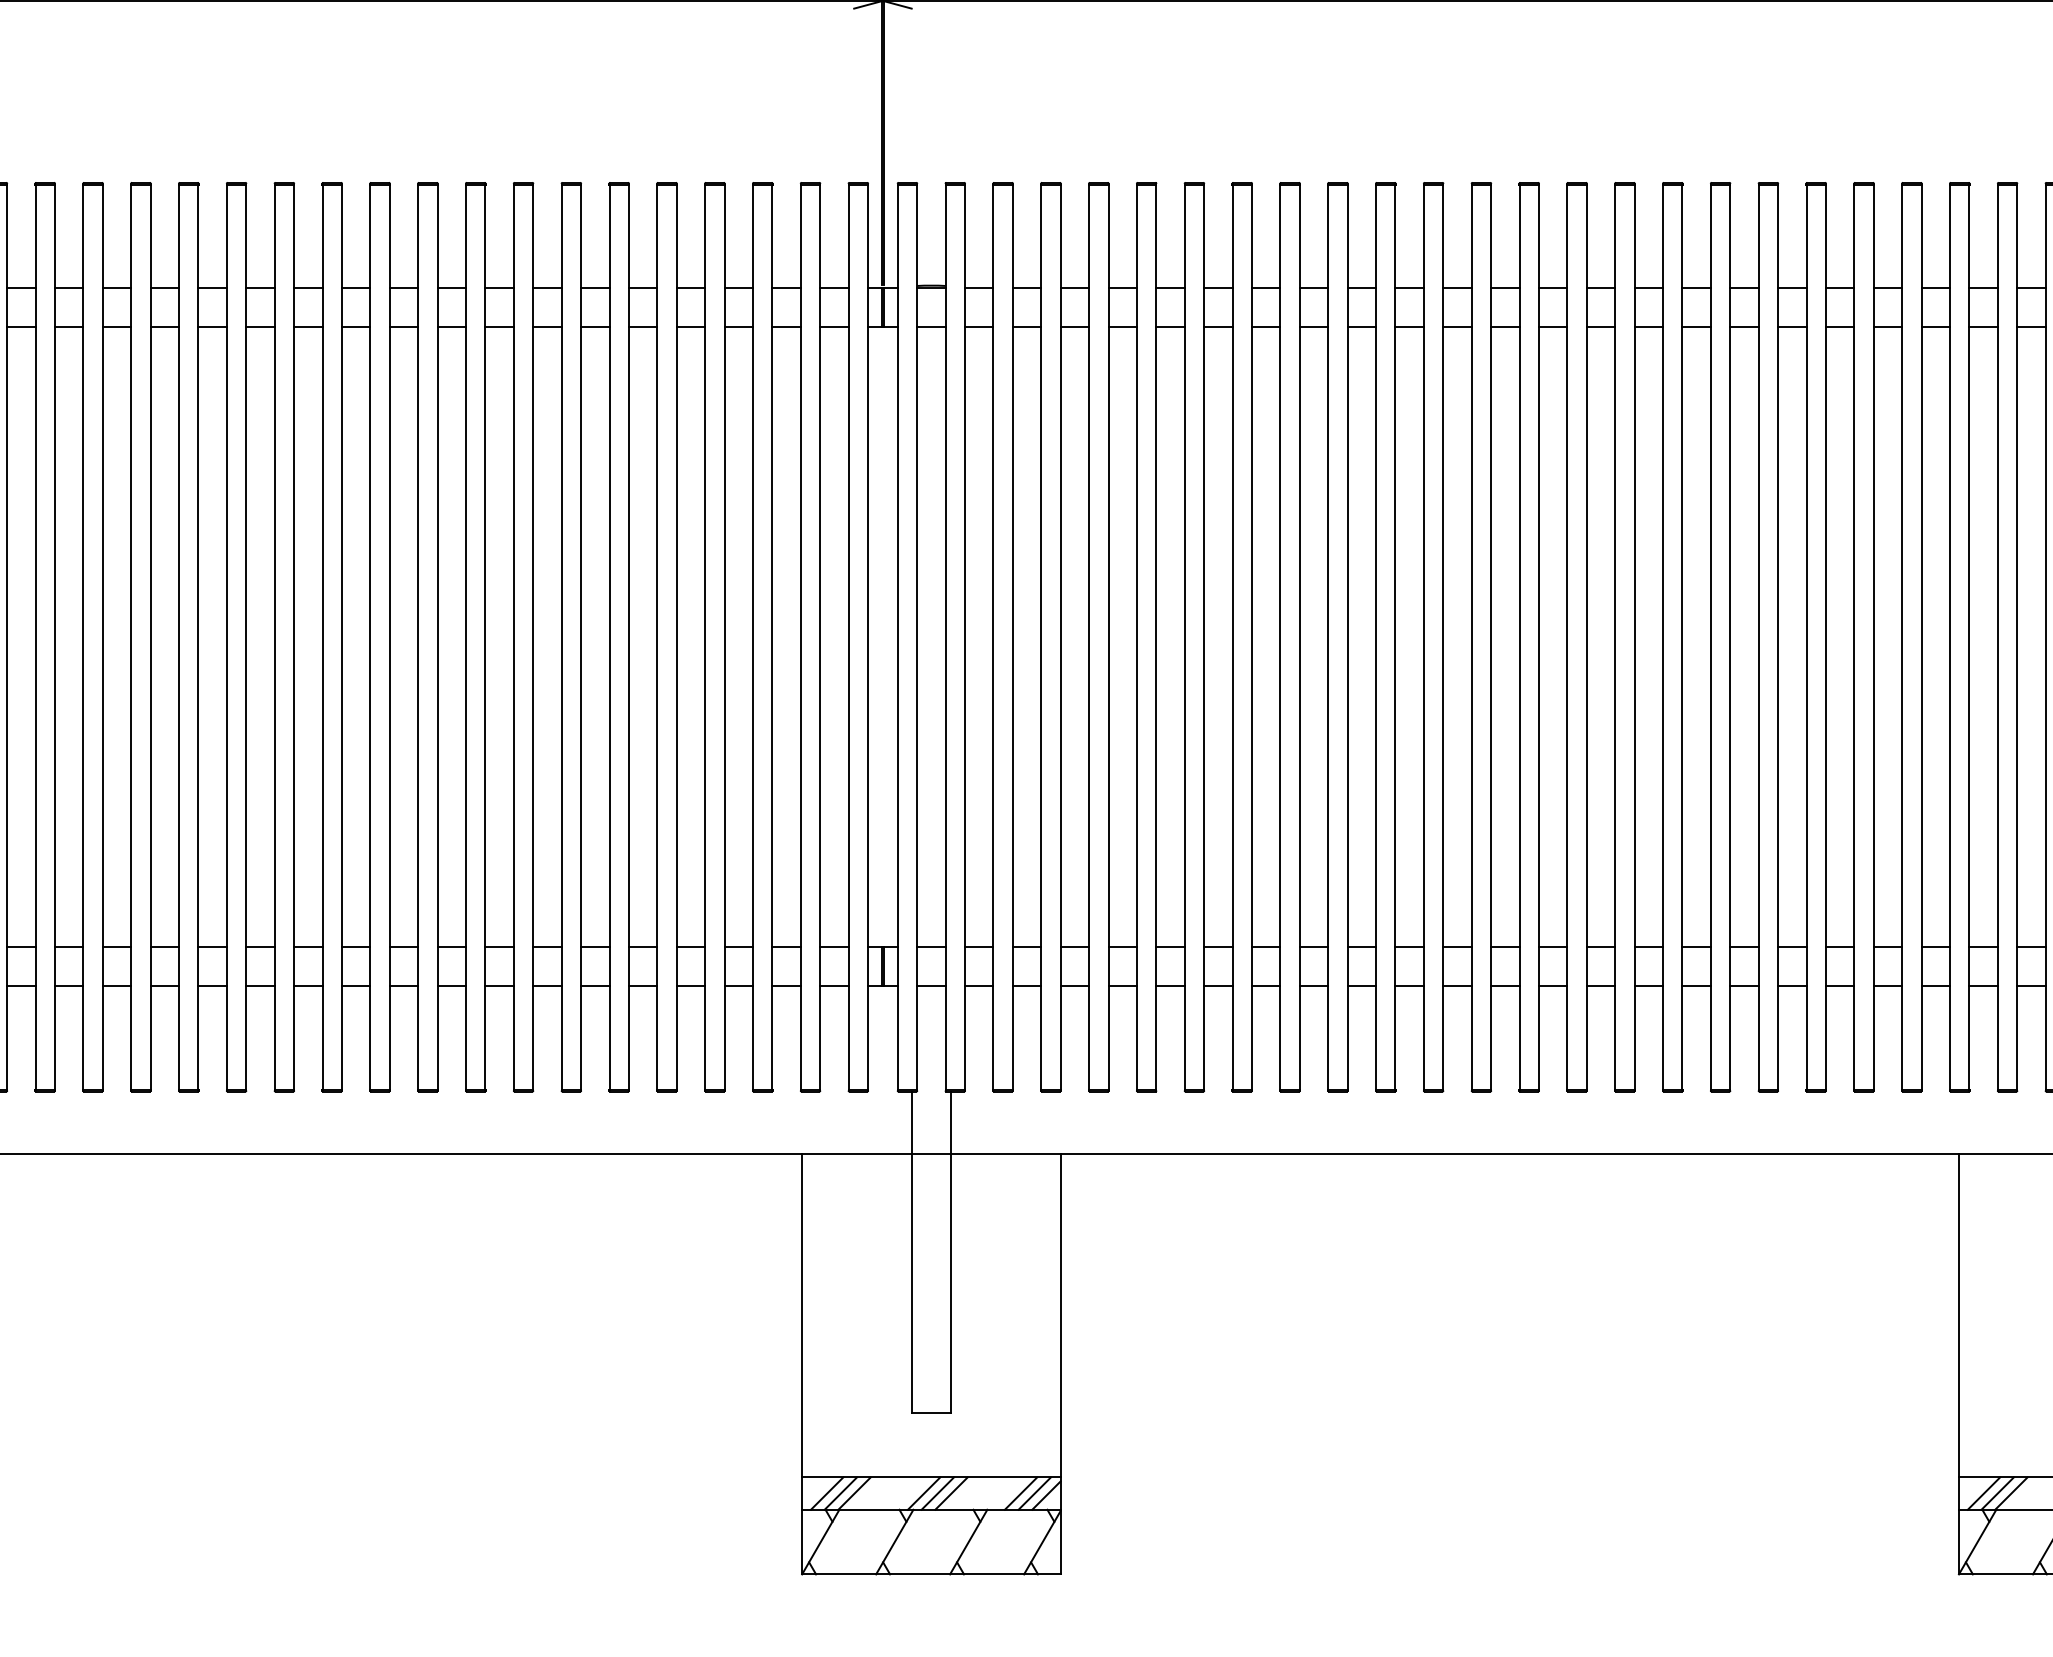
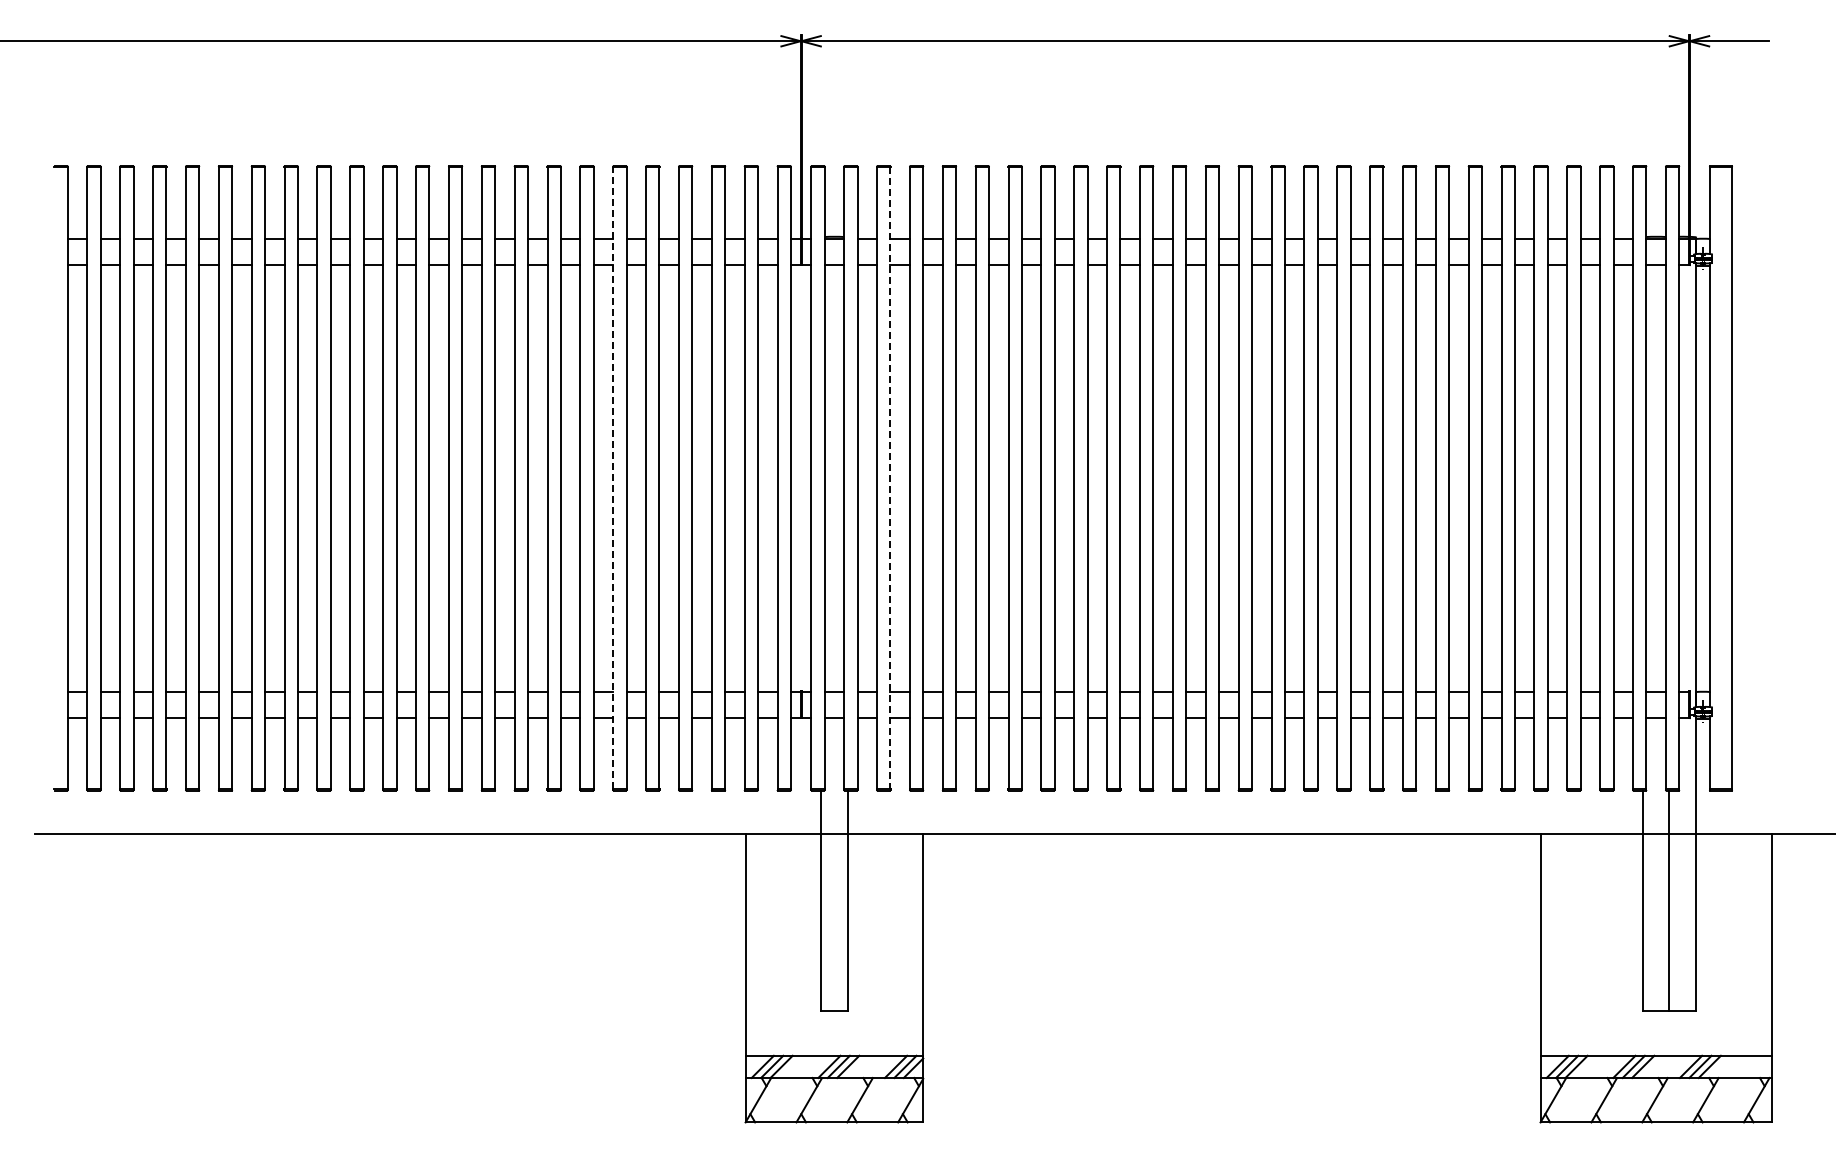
line: (609, 637) -> (613, 478), solid -> dashed
line: (1012, 637) -> (890, 478), solid -> dashed

